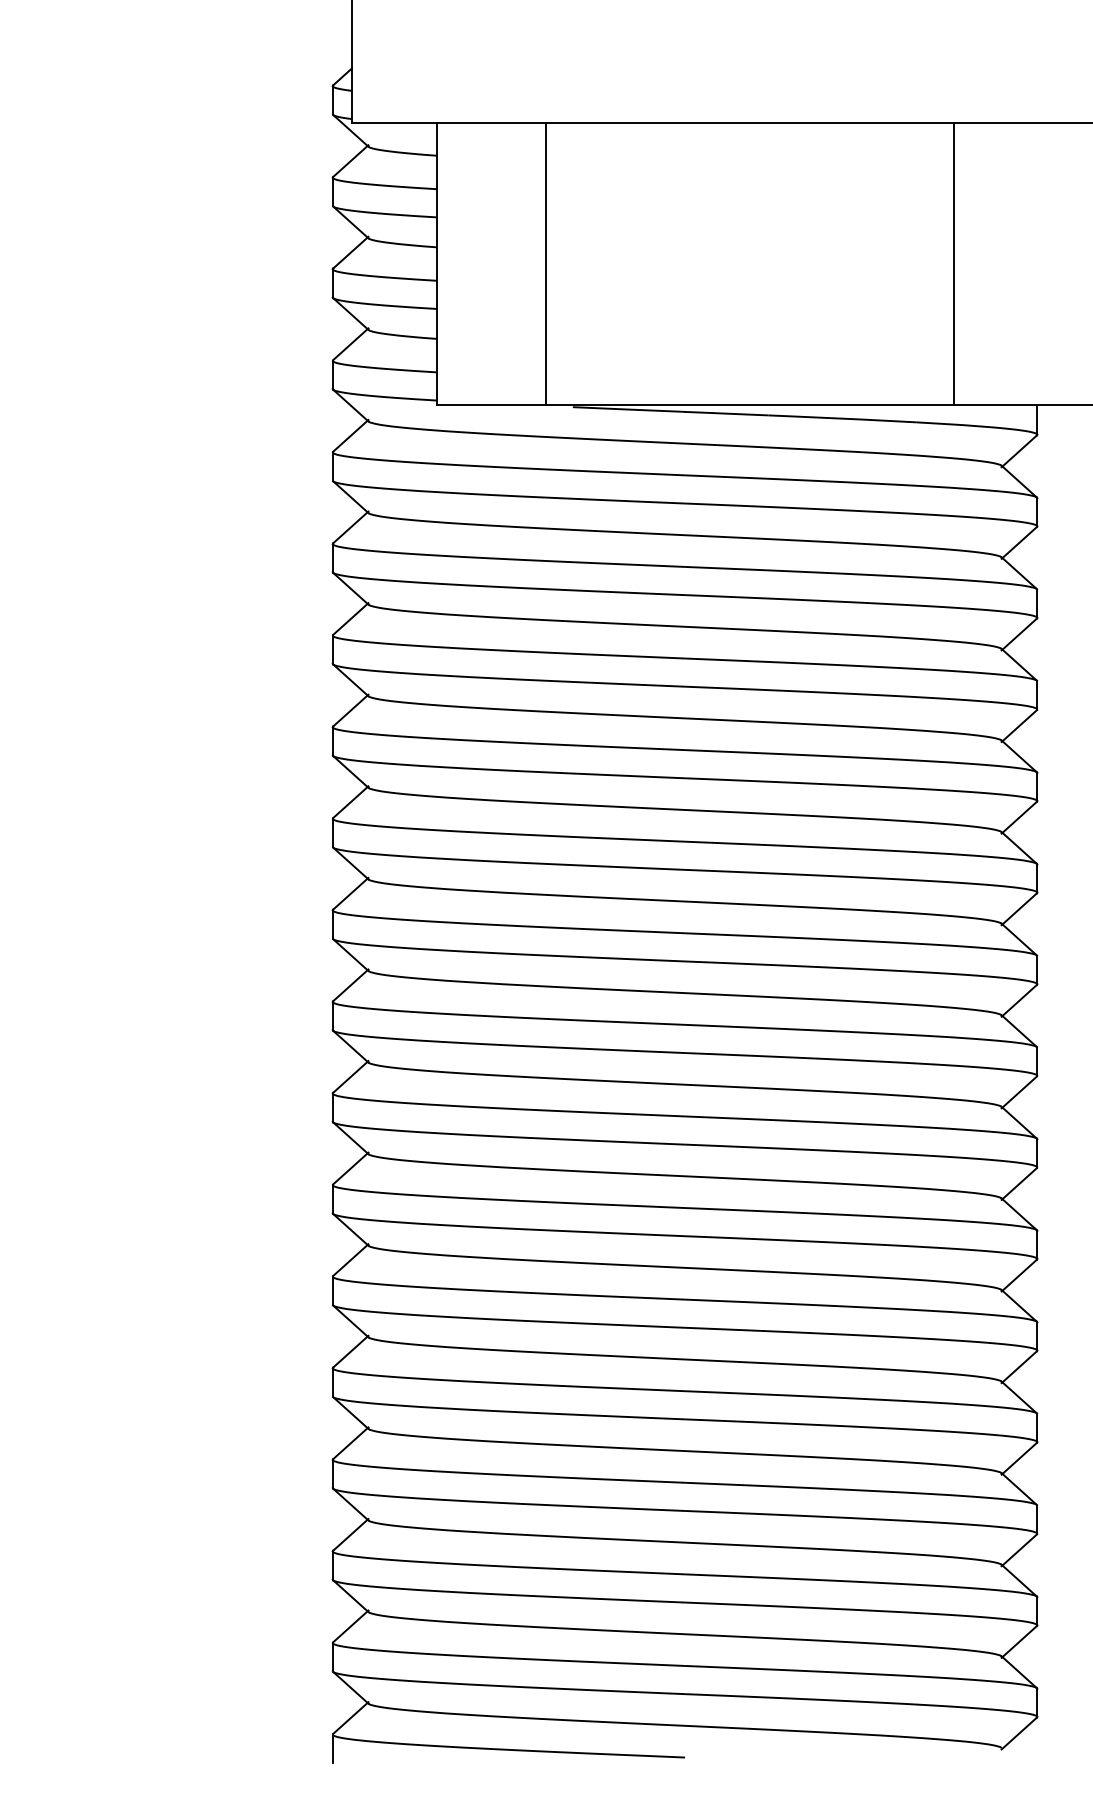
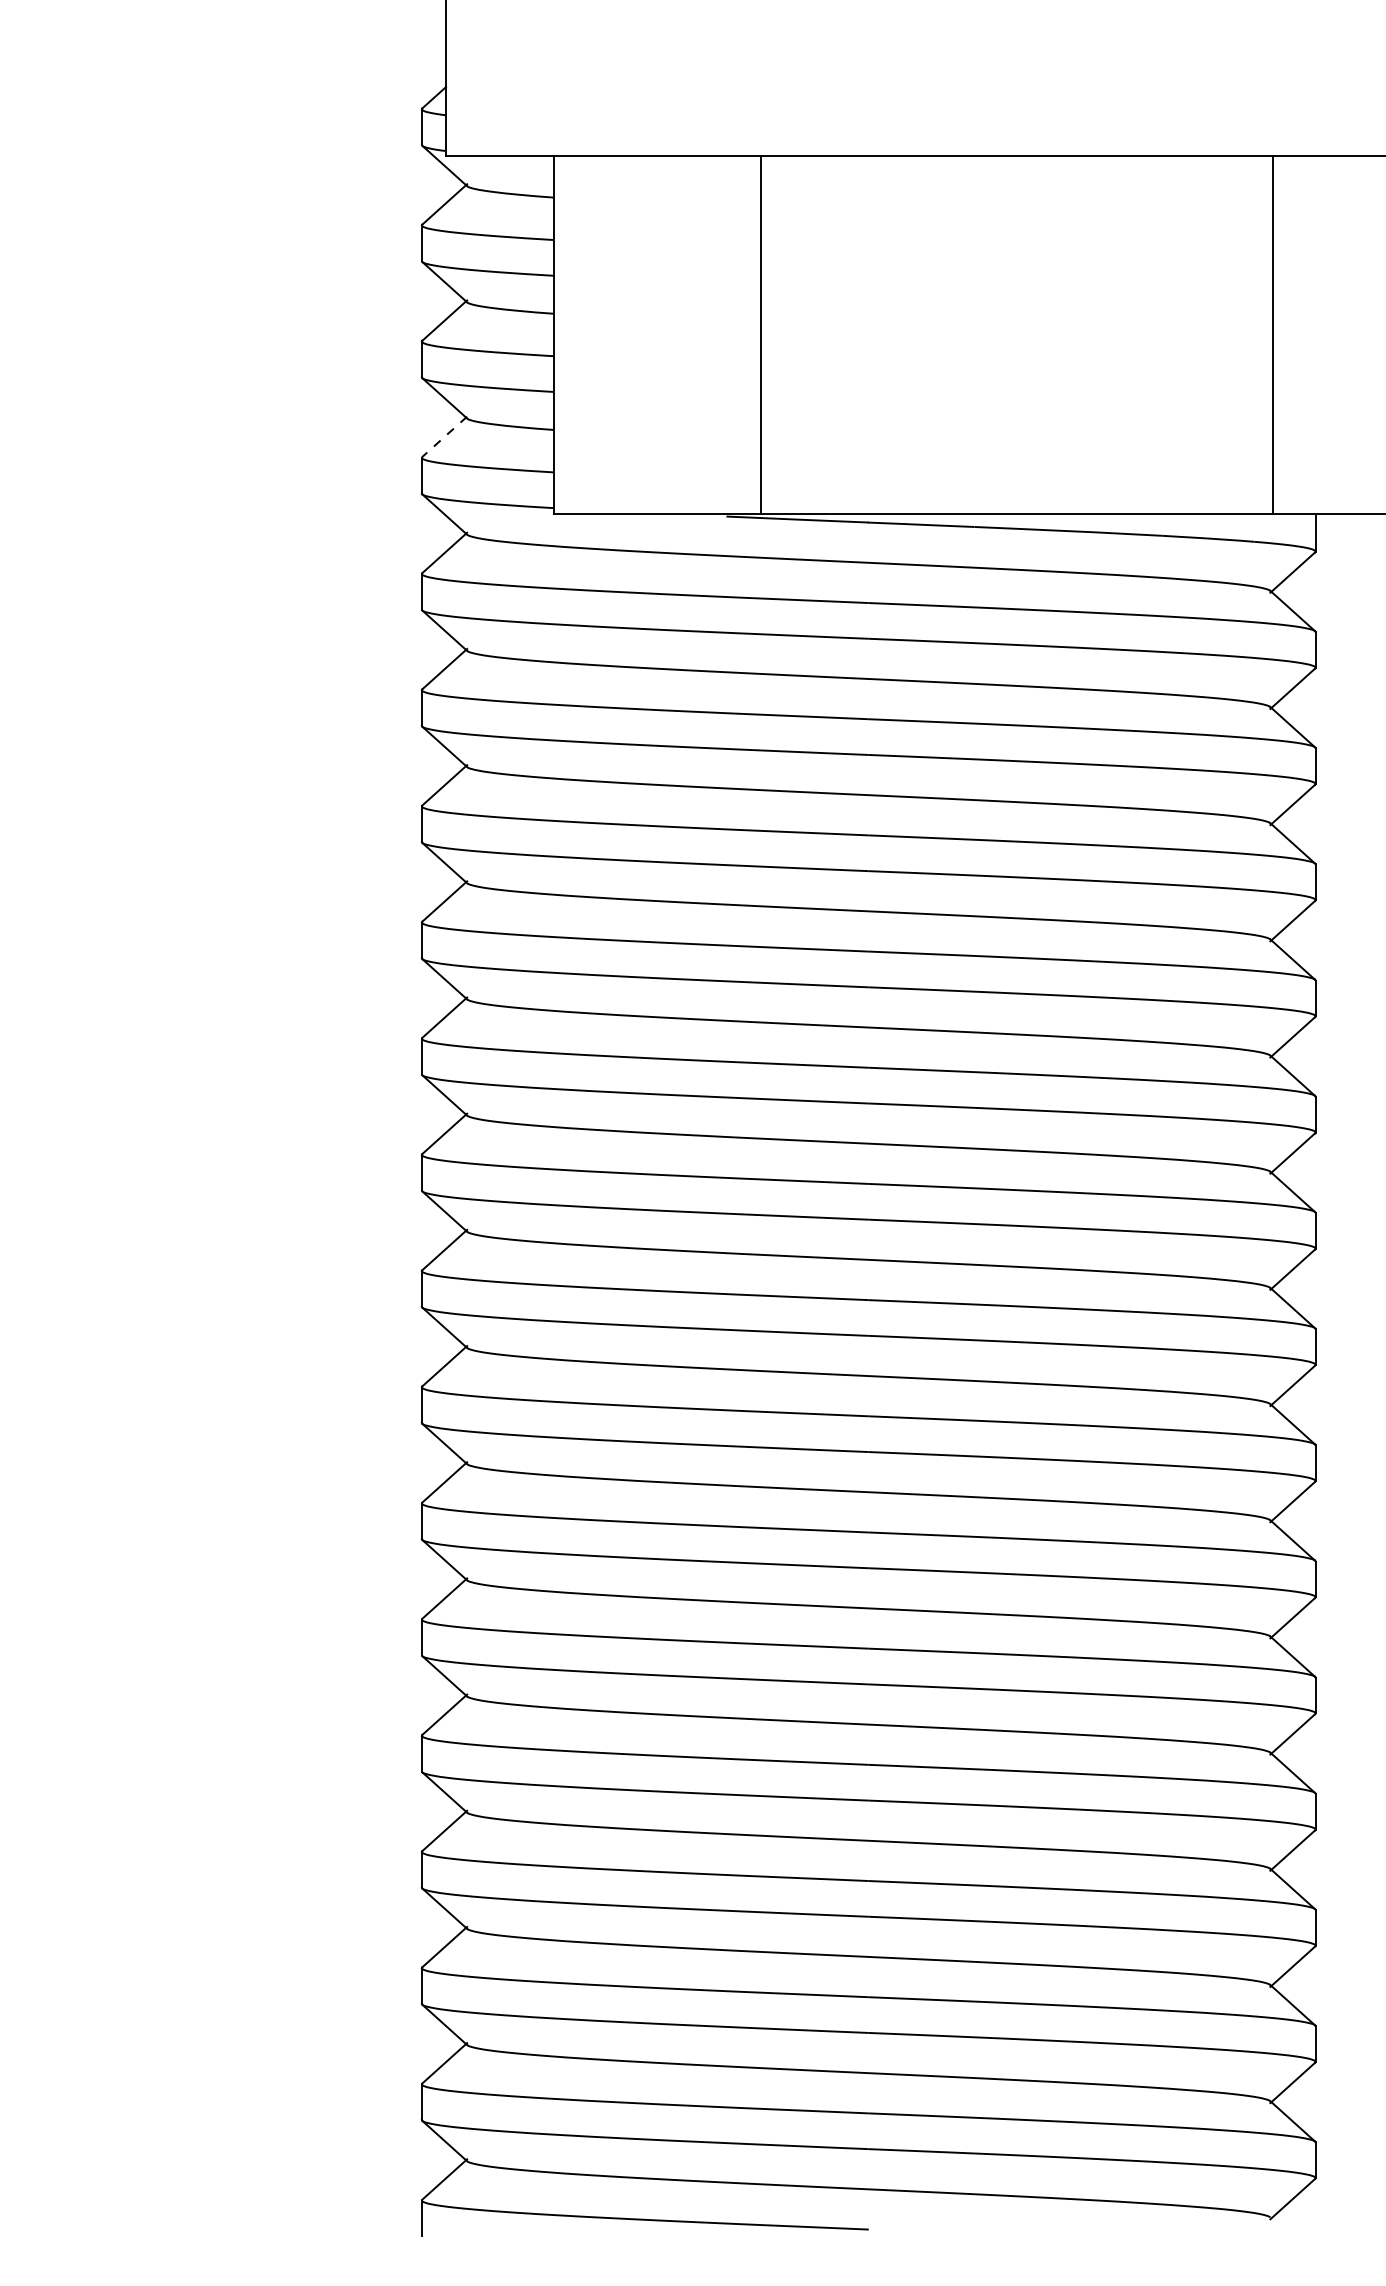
line: (546, 263) -> (761, 334), moved
line: (954, 263) -> (1273, 334), moved
line: (350, 344) -> (444, 437), solid -> dashed

